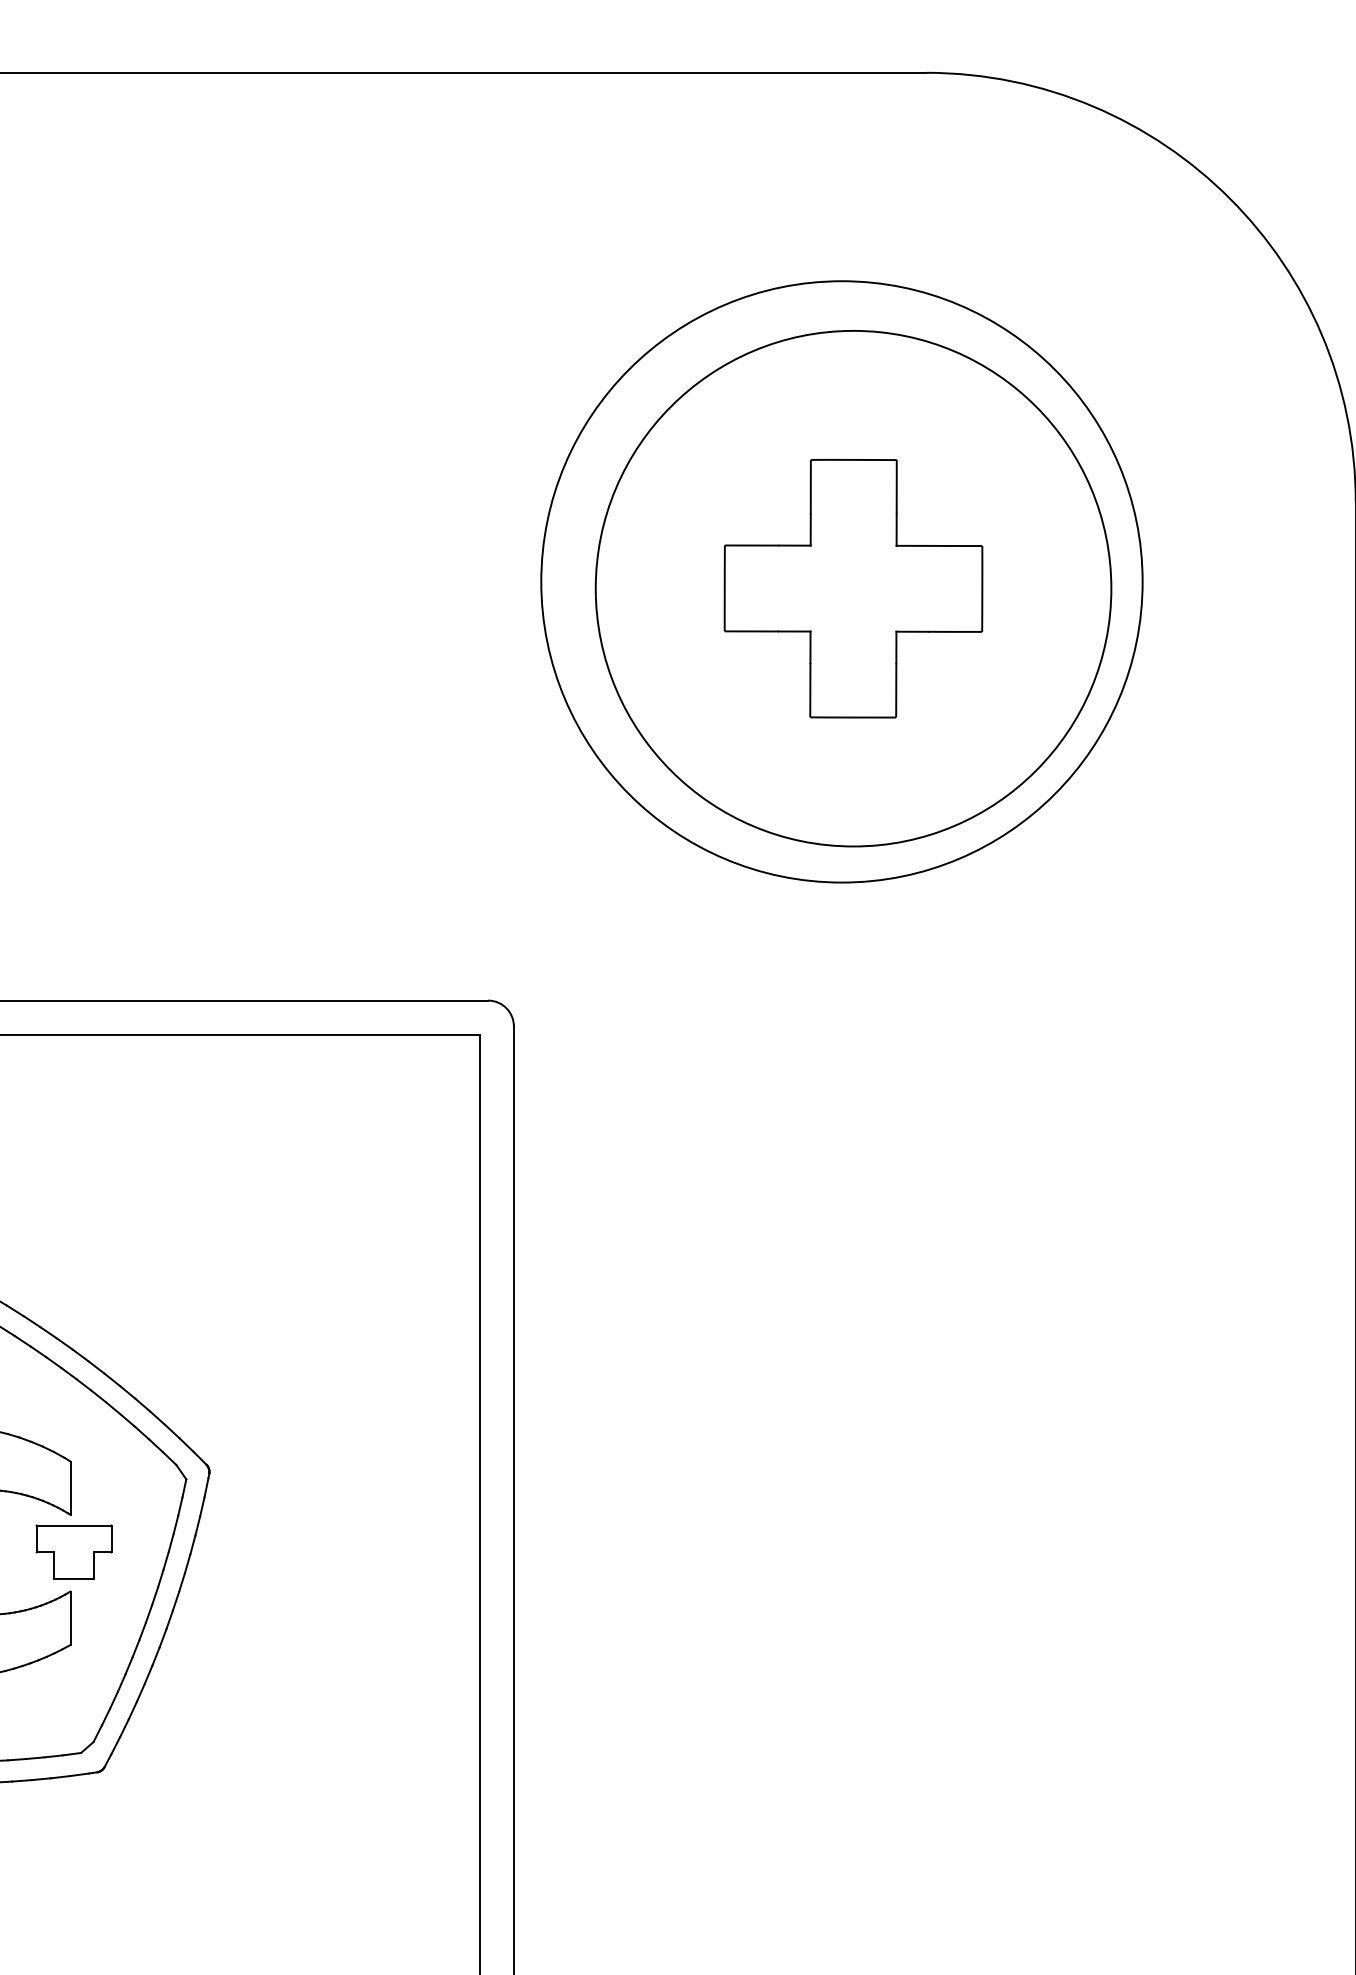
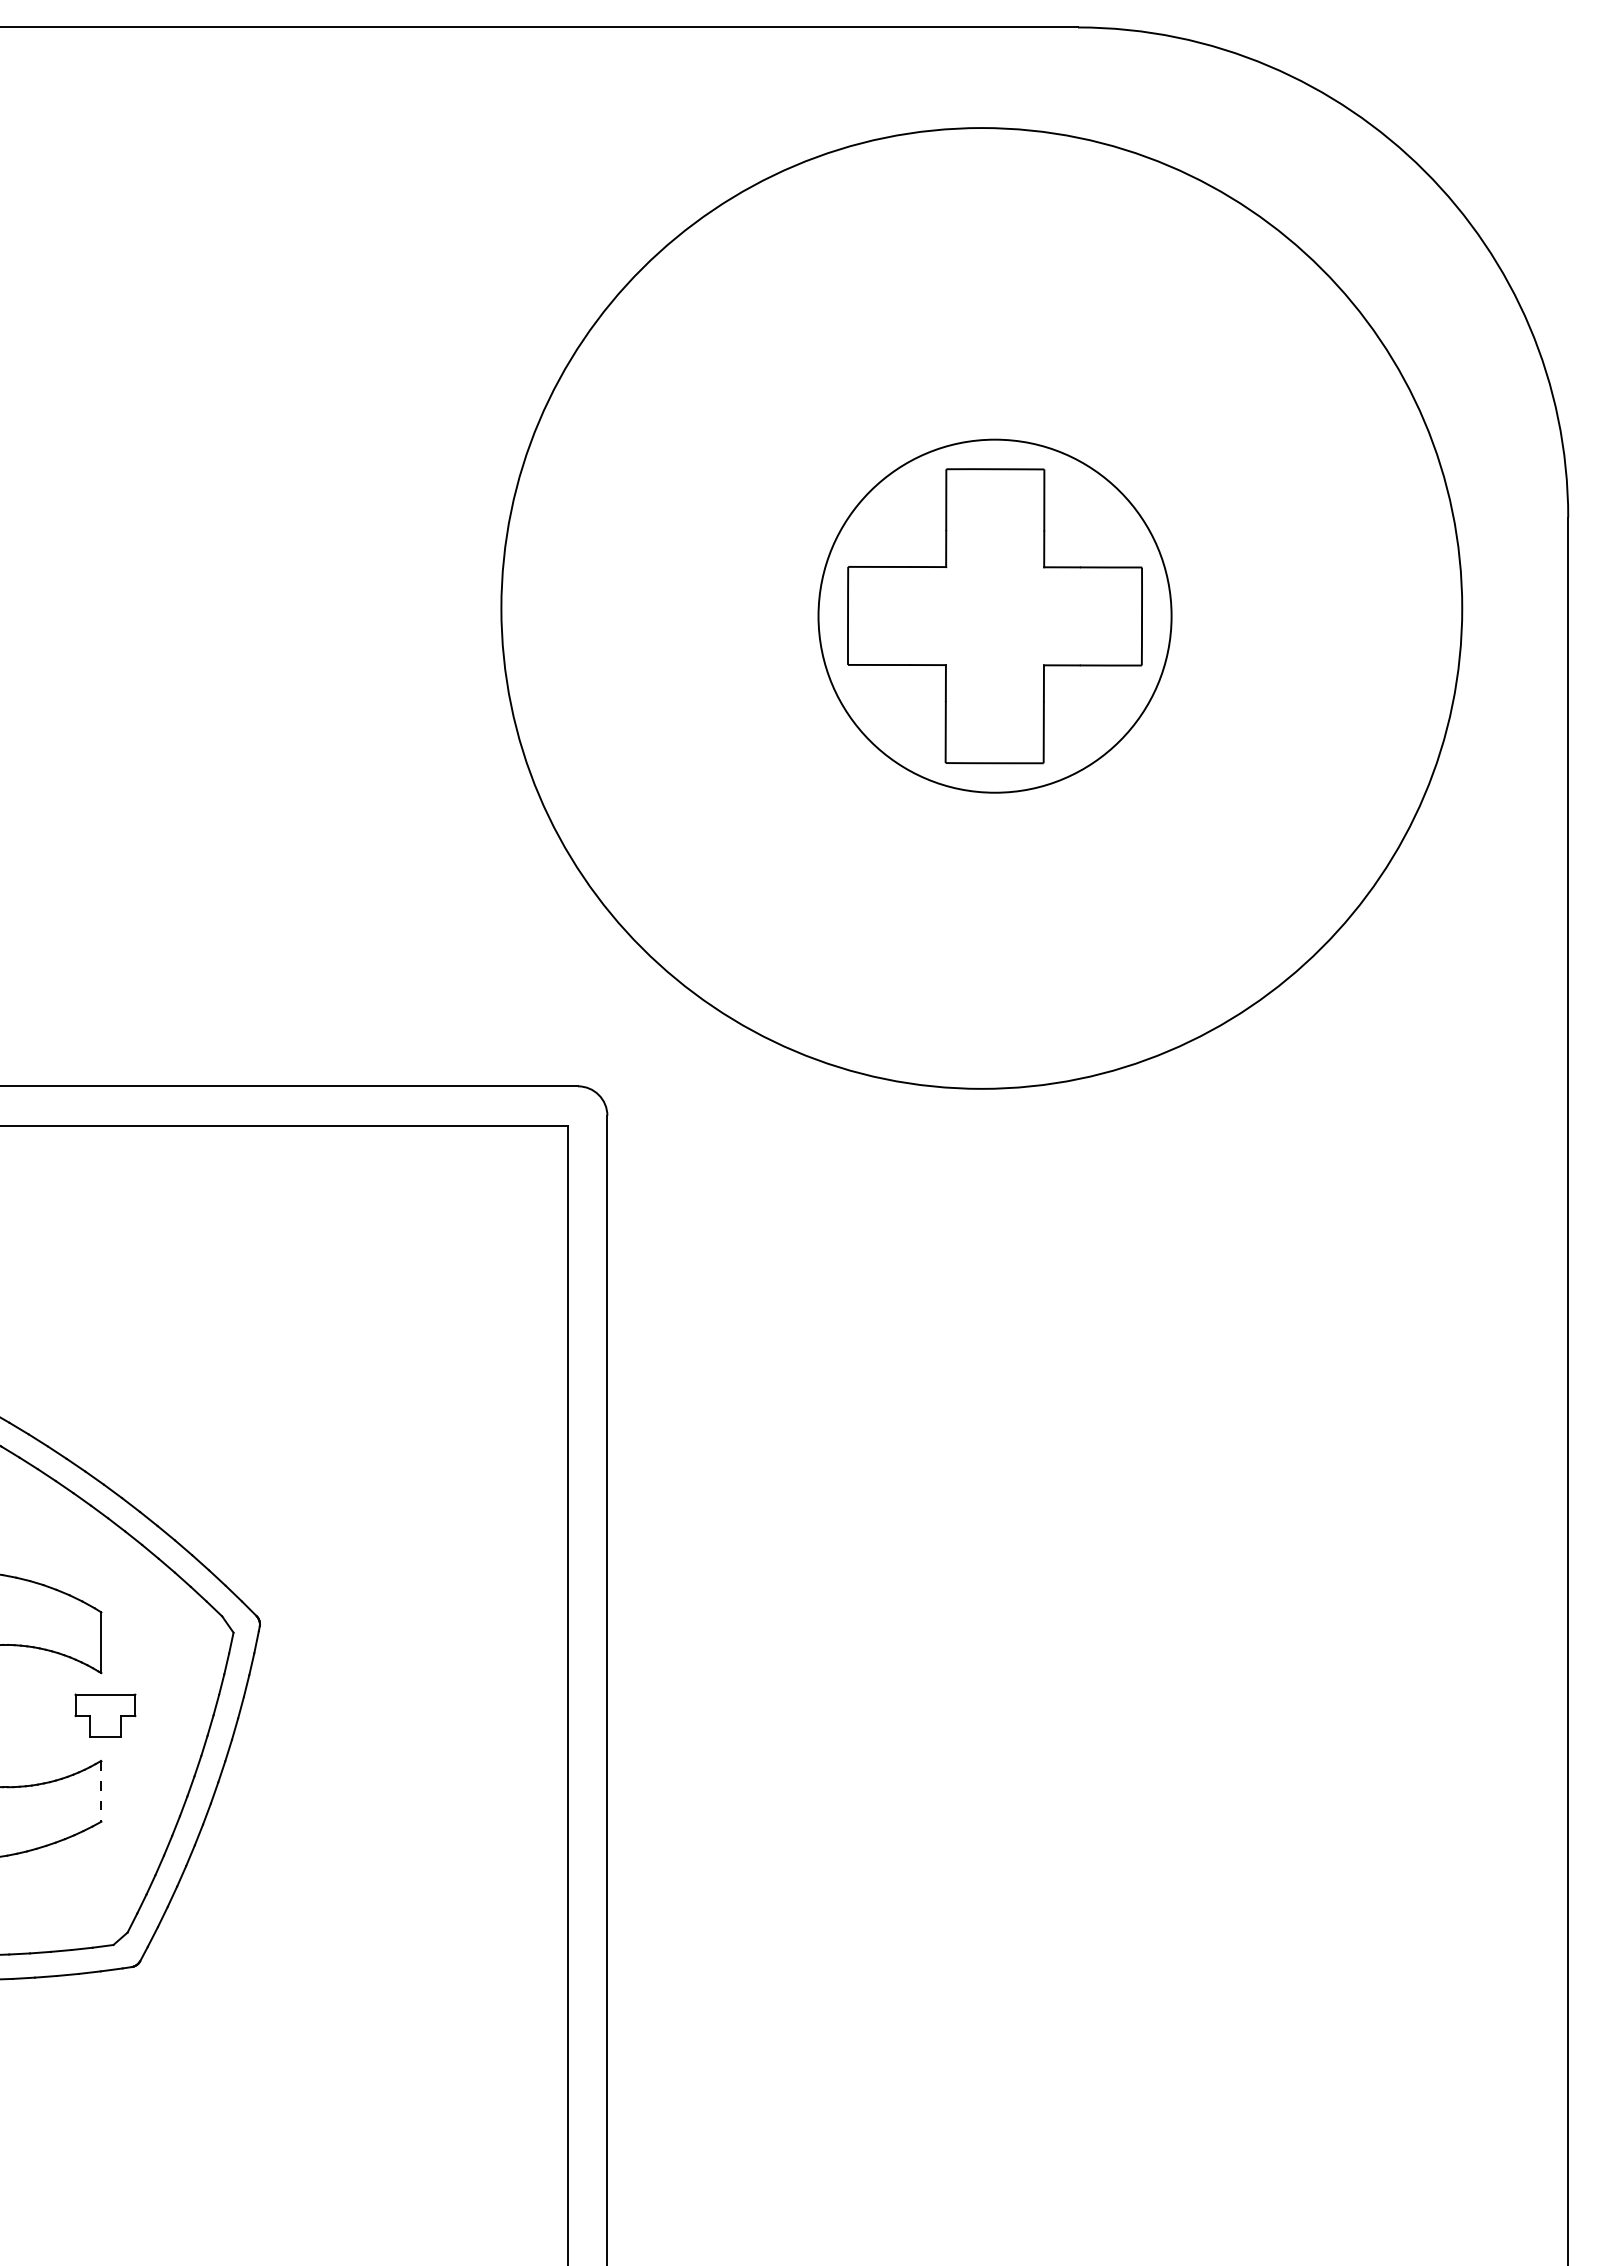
circle: (841, 581) -> (981, 608), size x1.4
circle: (853, 588) -> (994, 615), size x0.6
part: (74, 1551) -> (105, 1715), size x0.7
line: (70, 1619) -> (101, 1792), solid -> dashed

